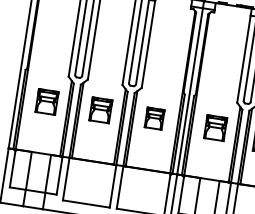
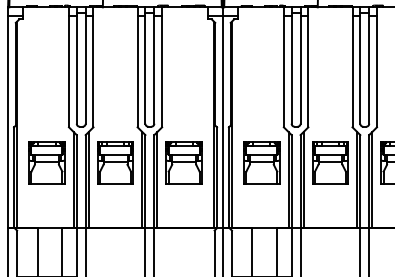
part: (46, 101) -> (46, 162), size x1.43
part: (100, 109) -> (115, 162), size x1.43
part: (154, 118) -> (183, 162), size x1.67
part: (215, 127) -> (261, 162), size x1.43

